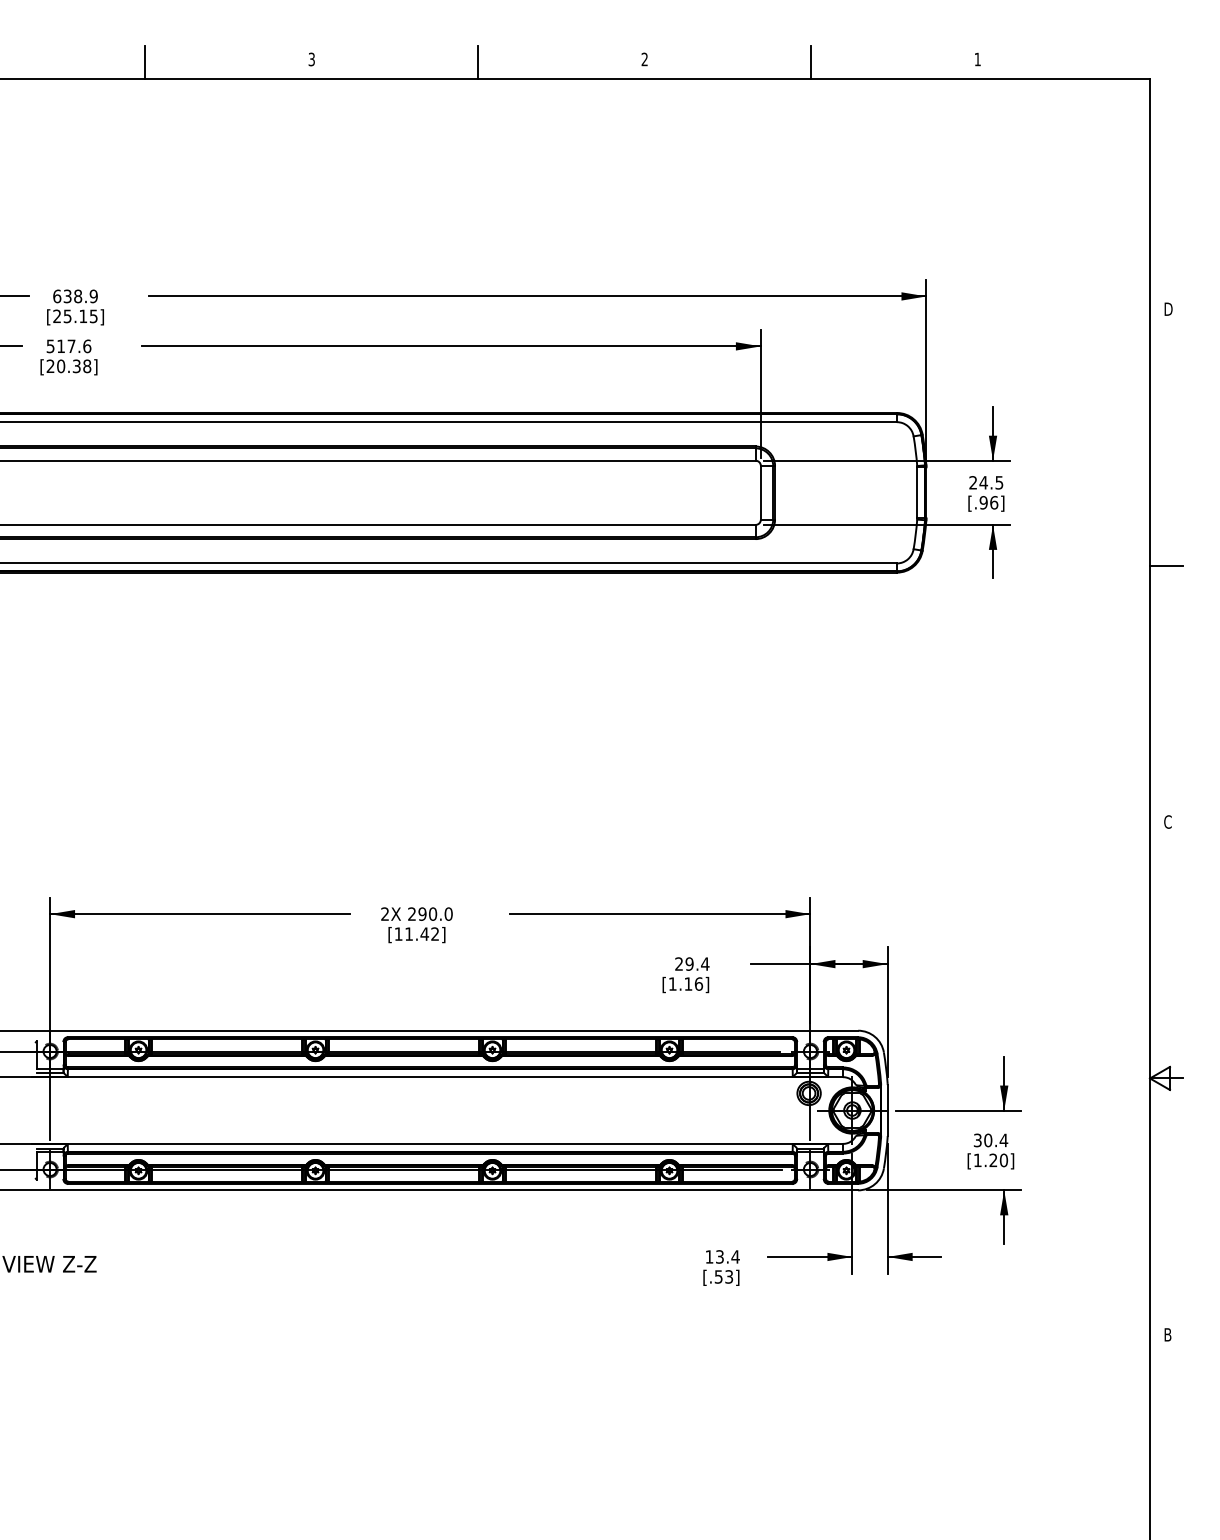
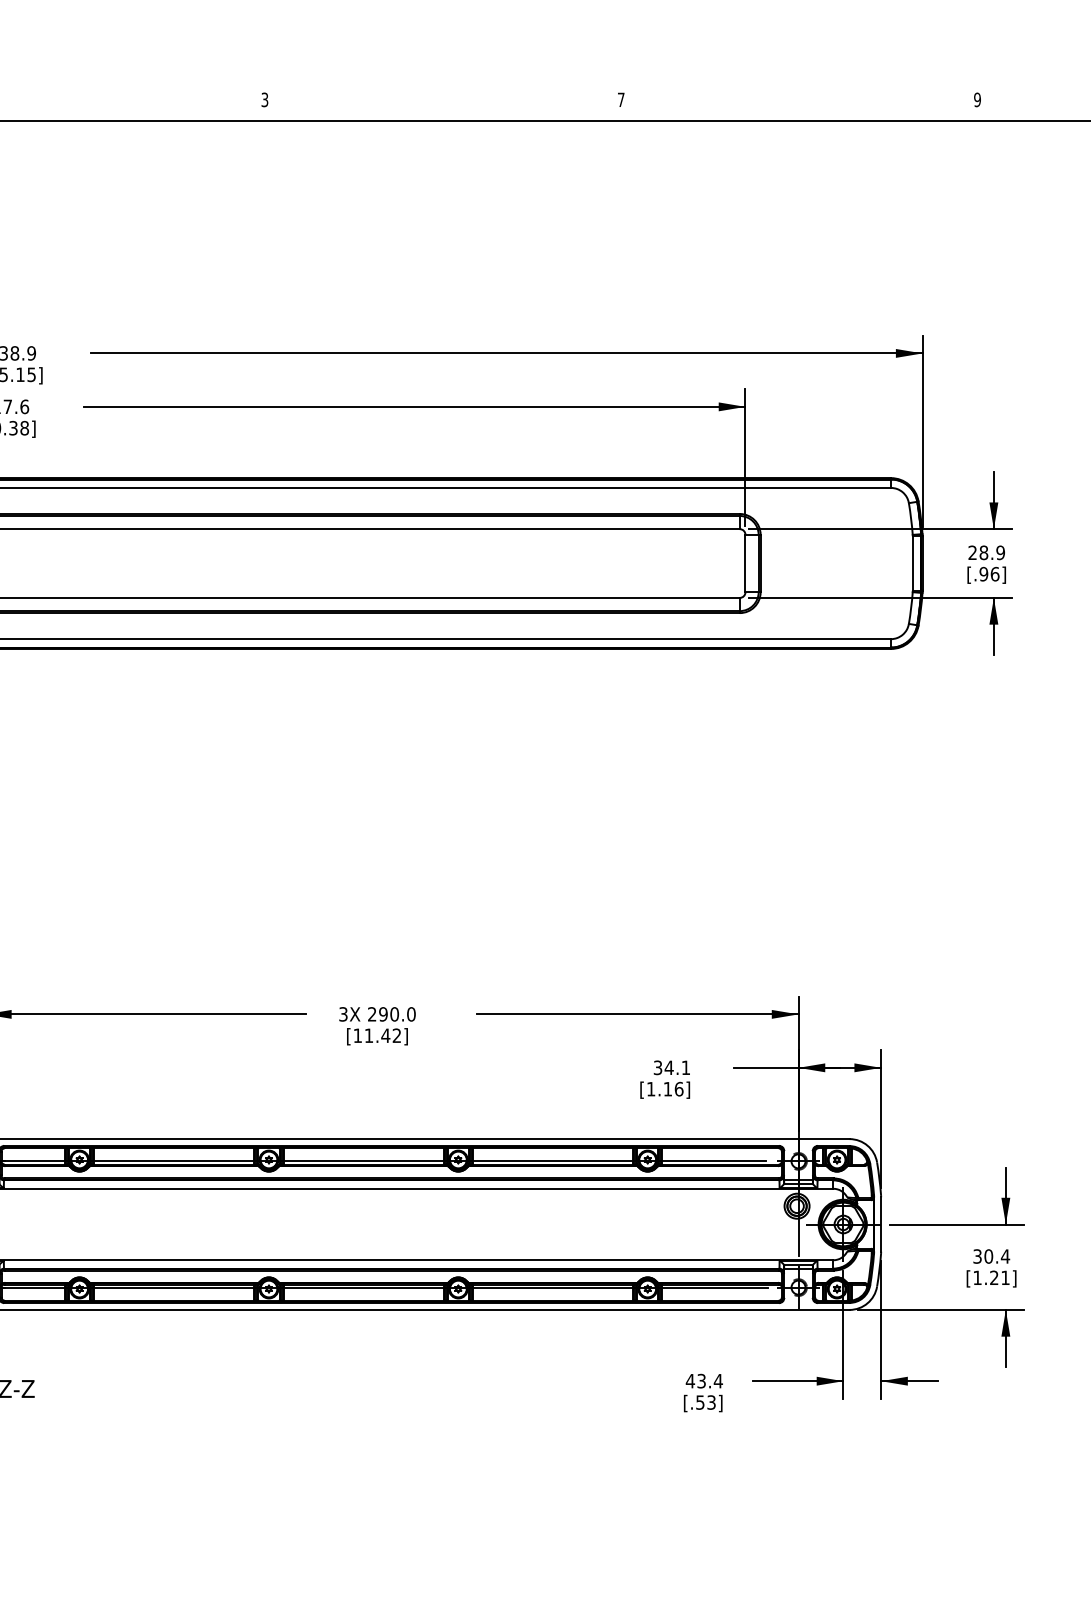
text: (644, 59) -> (620, 99), 2 -> 7
text: (977, 59) -> (977, 99), 1 -> 9
line: (145, 62) -> (87, 103), removed
line: (478, 62) -> (443, 103), removed
line: (811, 62) -> (799, 103), removed
text: (991, 482) -> (992, 552), 24.5 -> 28.9
text: (384, 914) -> (342, 1014), 2X -> 3X
text: (692, 963) -> (672, 1067), 29.4 -> 34.1
text: (1003, 1160) -> (1005, 1277), [1.20] -> [1.21]
text: (709, 1256) -> (690, 1380), 13.4 -> 43.4

